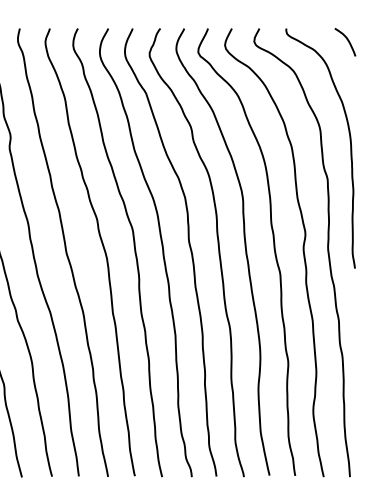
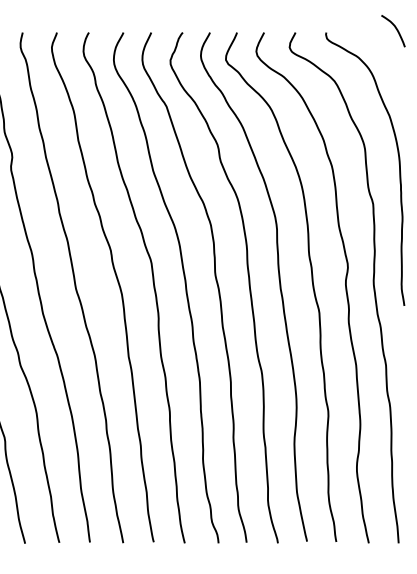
curve: (347, 41) -> (395, 30), moved

